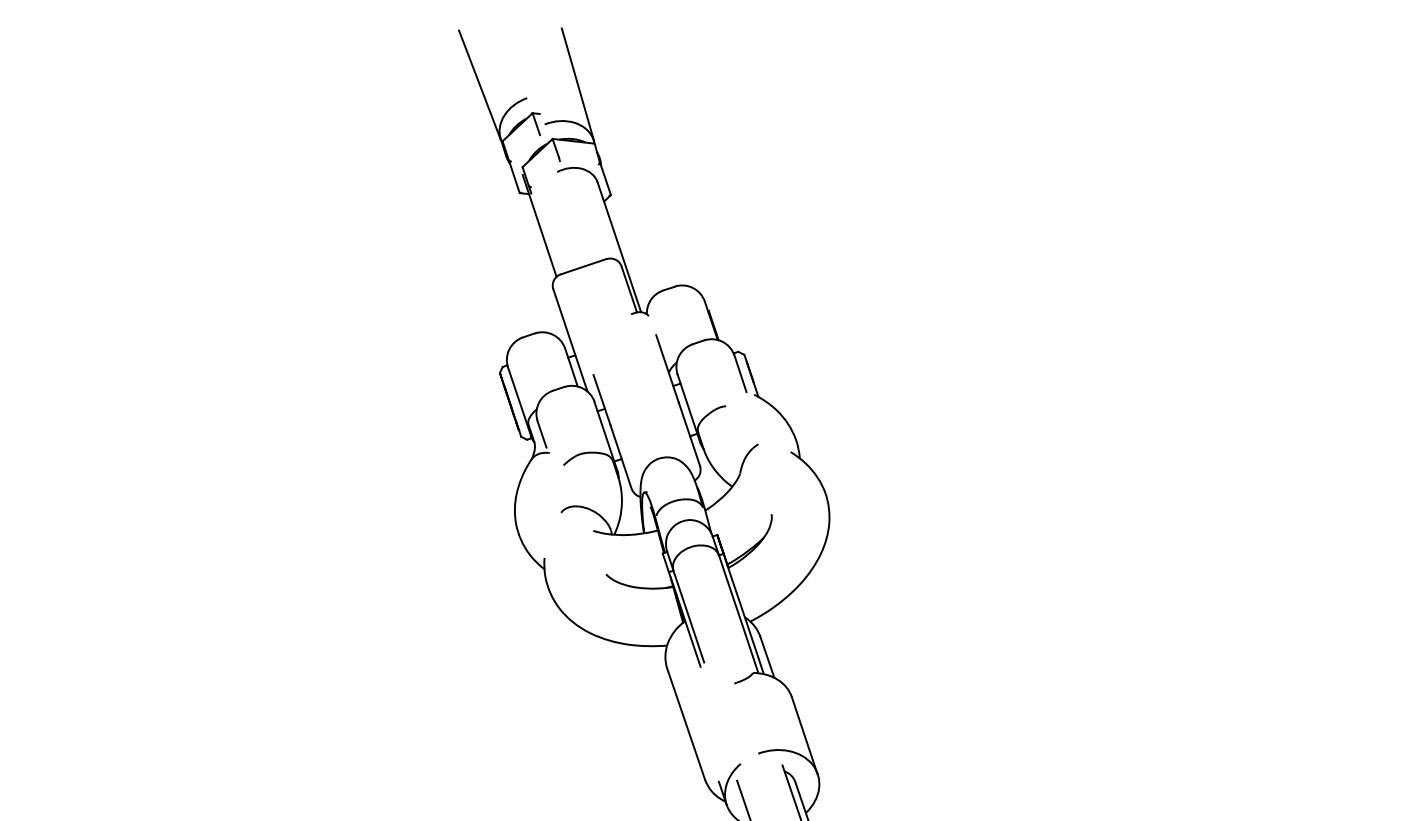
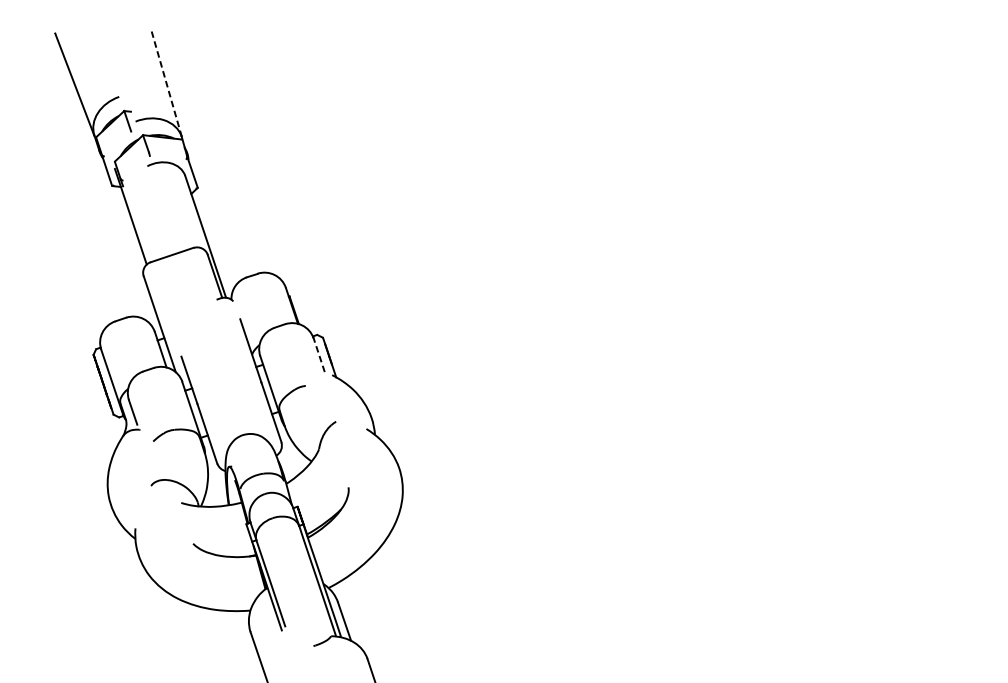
line: (577, 84) -> (166, 84), solid -> dashed
line: (740, 373) -> (319, 355), solid -> dashed

